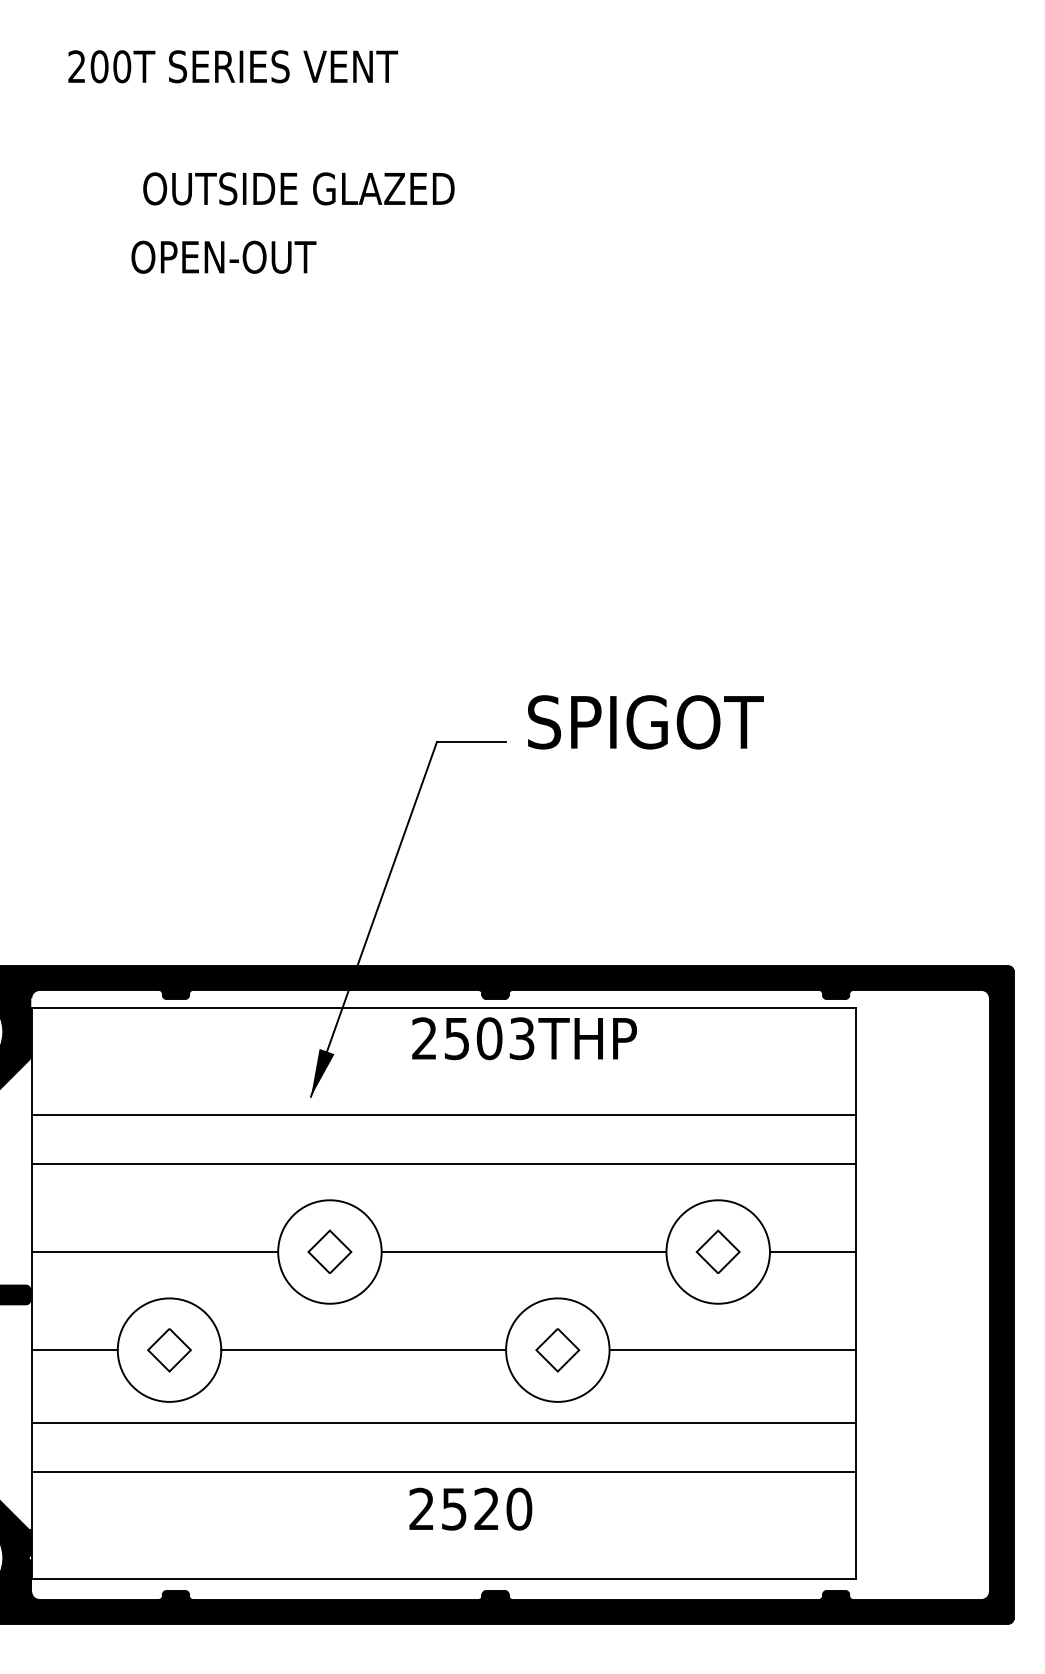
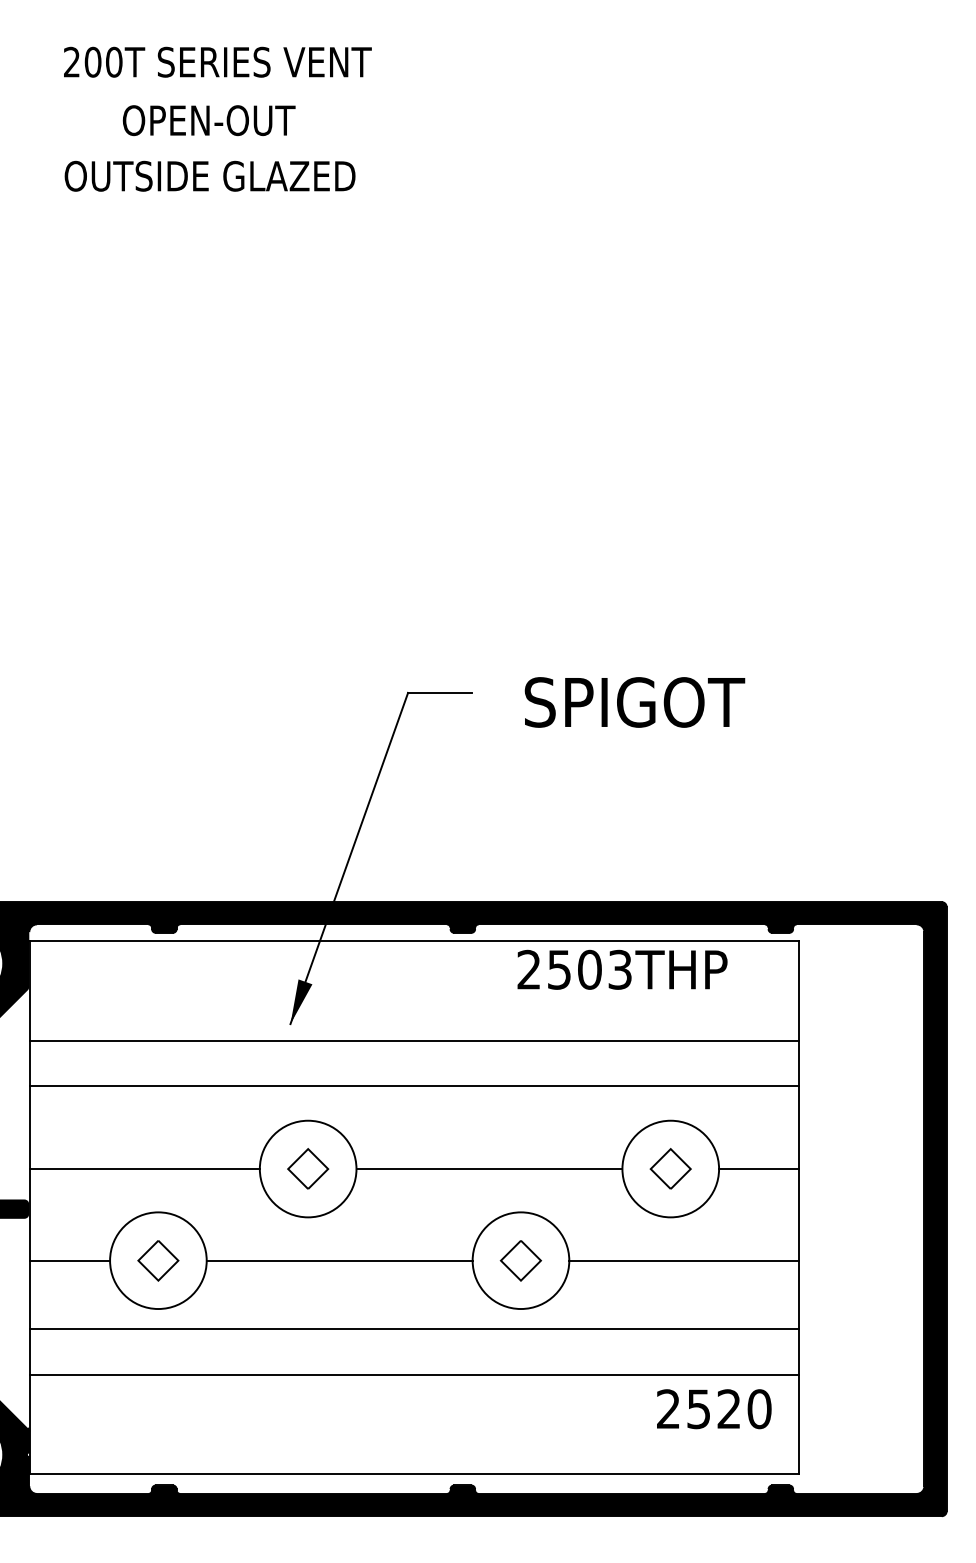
text: (298, 188) -> (209, 175), moved
text: (223, 256) -> (208, 119), moved
text: (645, 722) -> (634, 702), moved
text: (524, 1038) -> (622, 969), moved
text: (470, 1508) -> (713, 1408), moved

